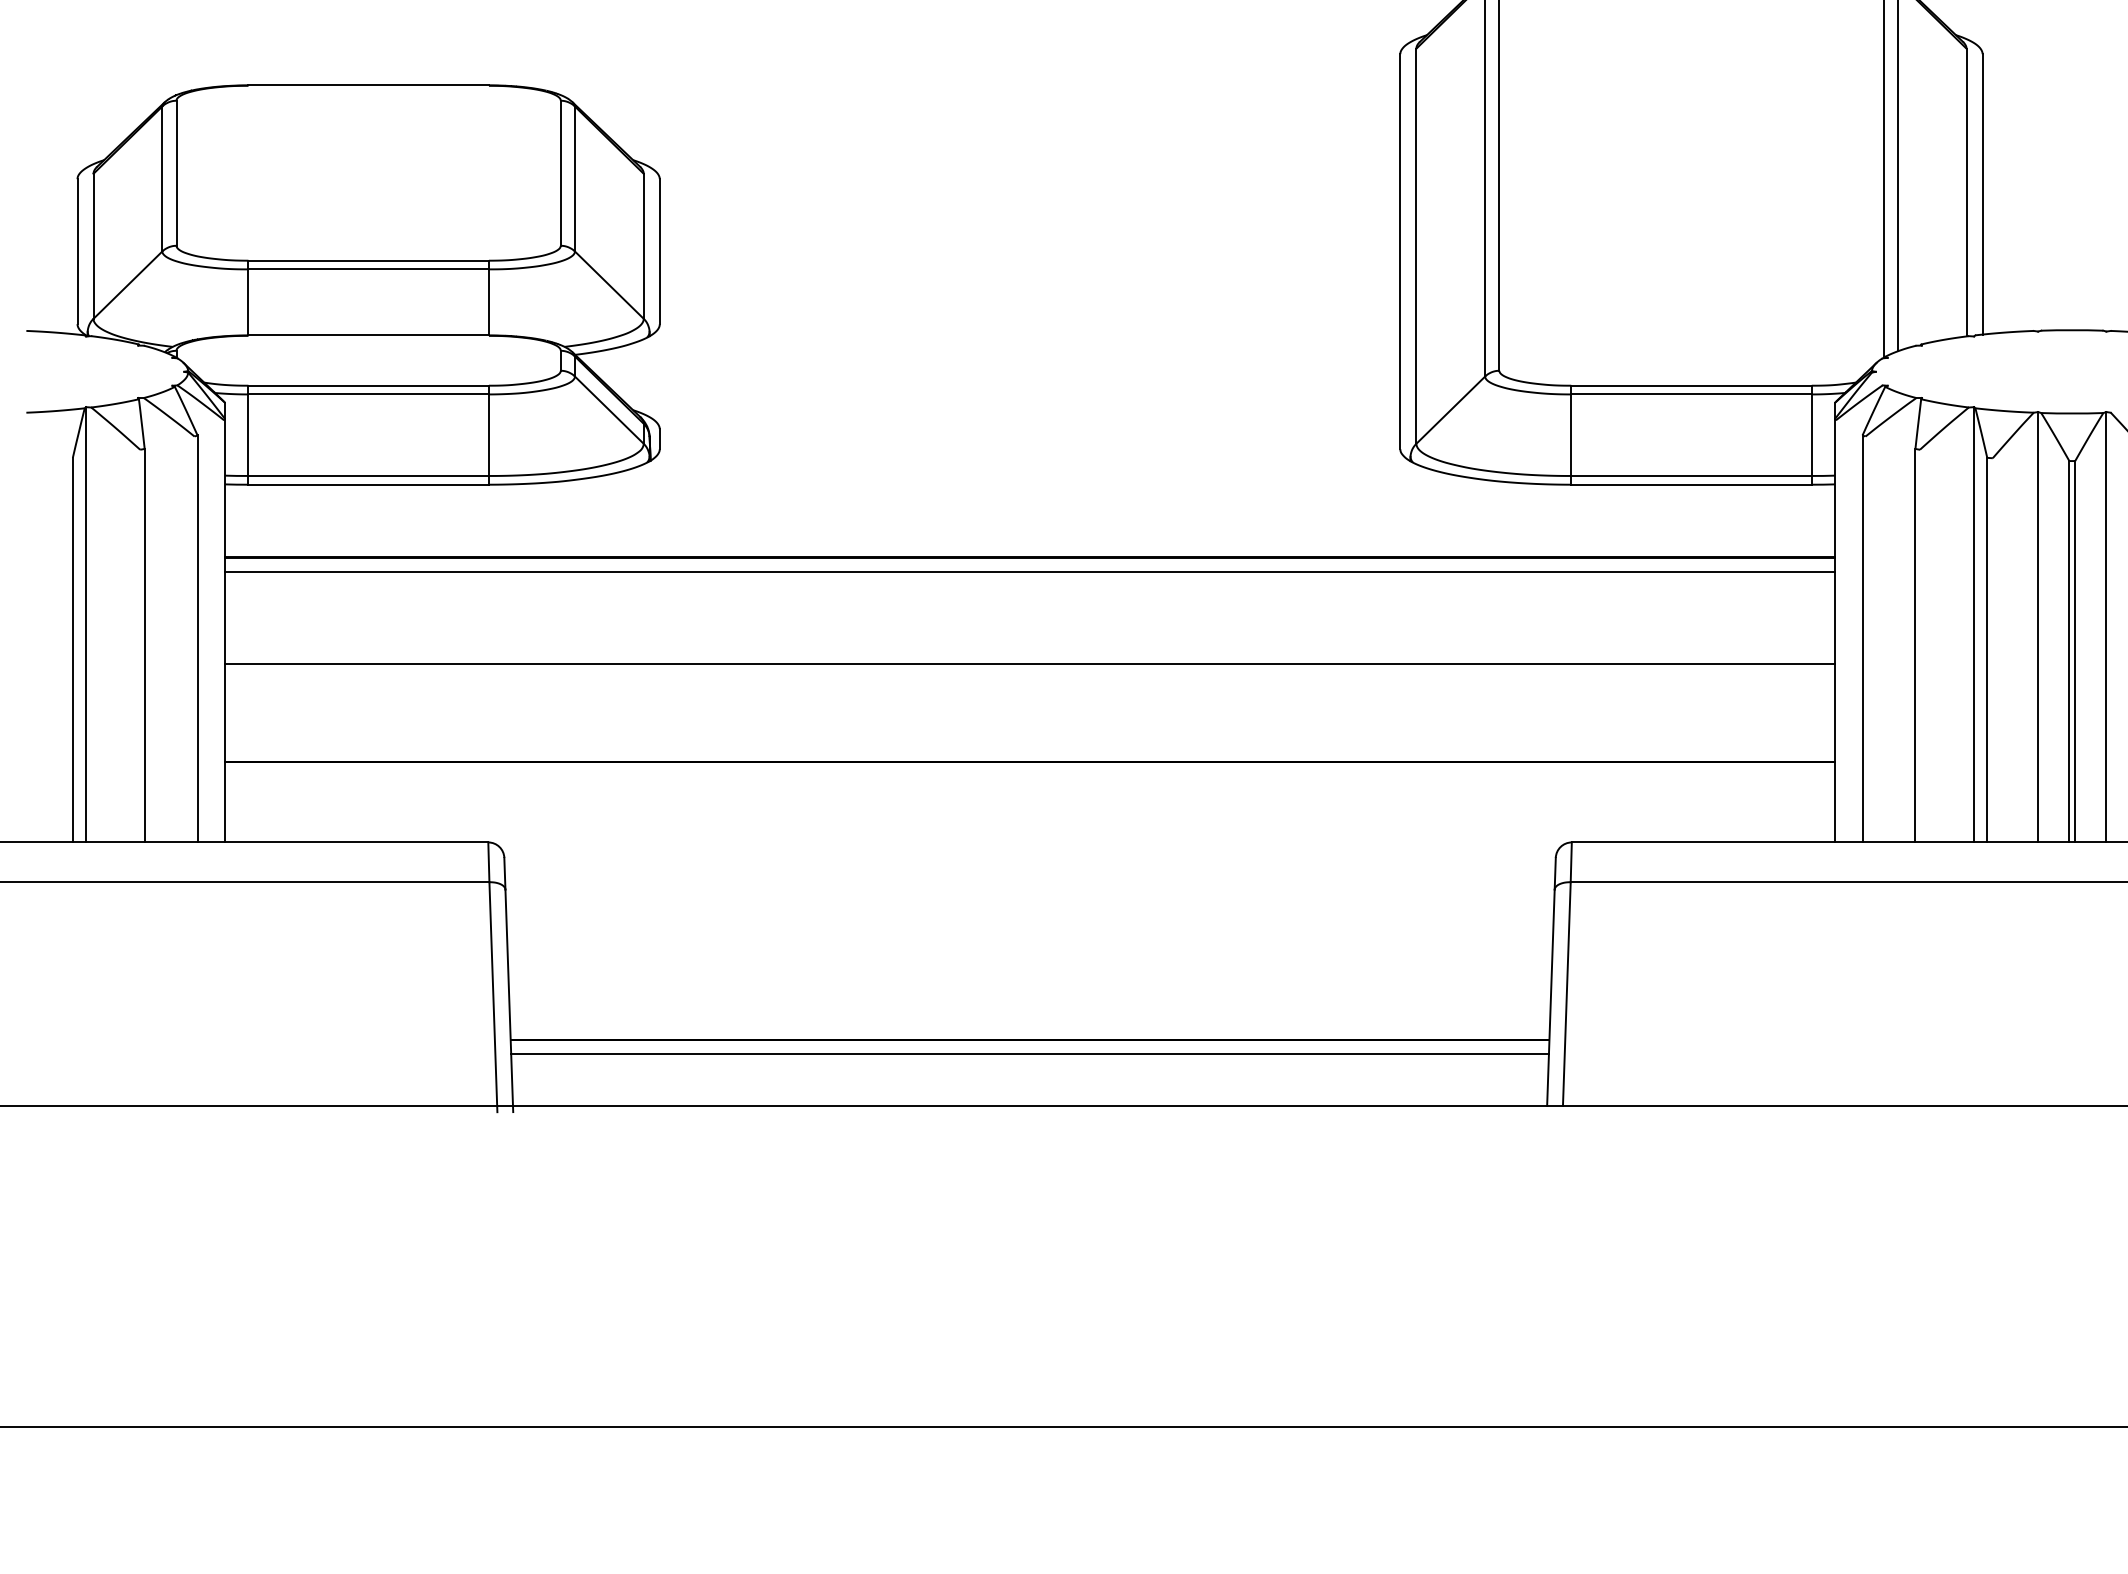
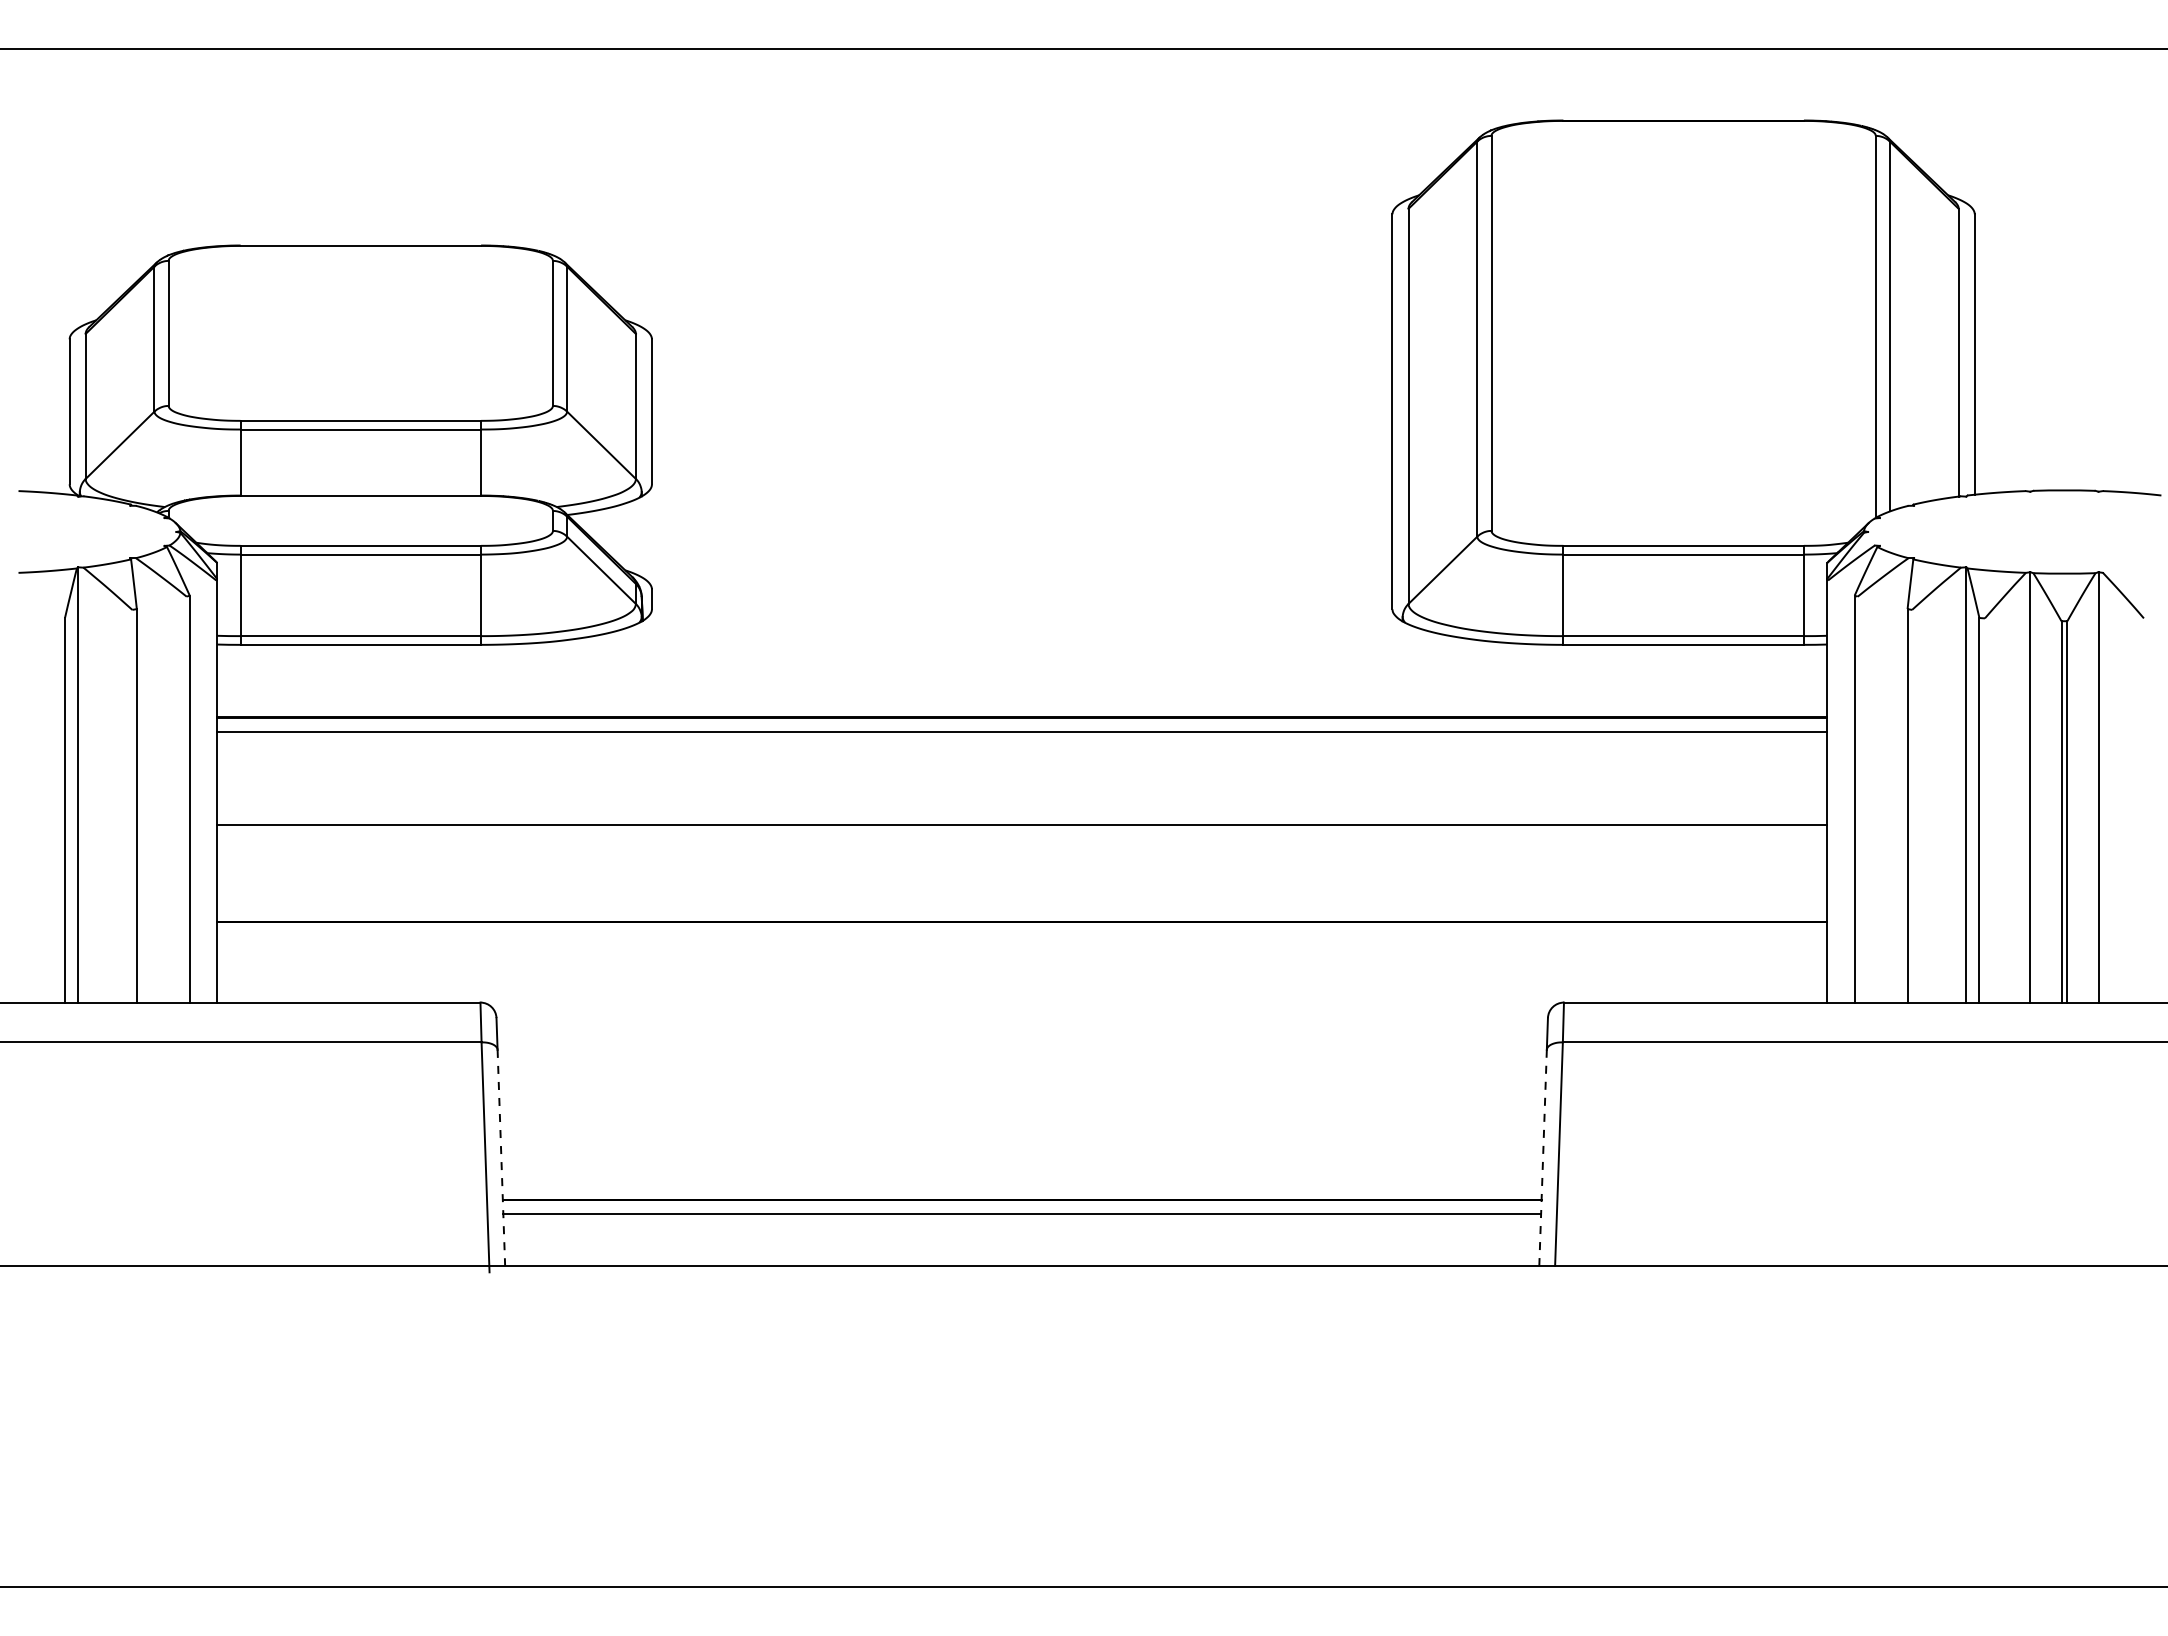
line: (1551, 997) -> (1543, 1157), solid -> dashed
line: (509, 1001) -> (501, 1161), solid -> dashed

